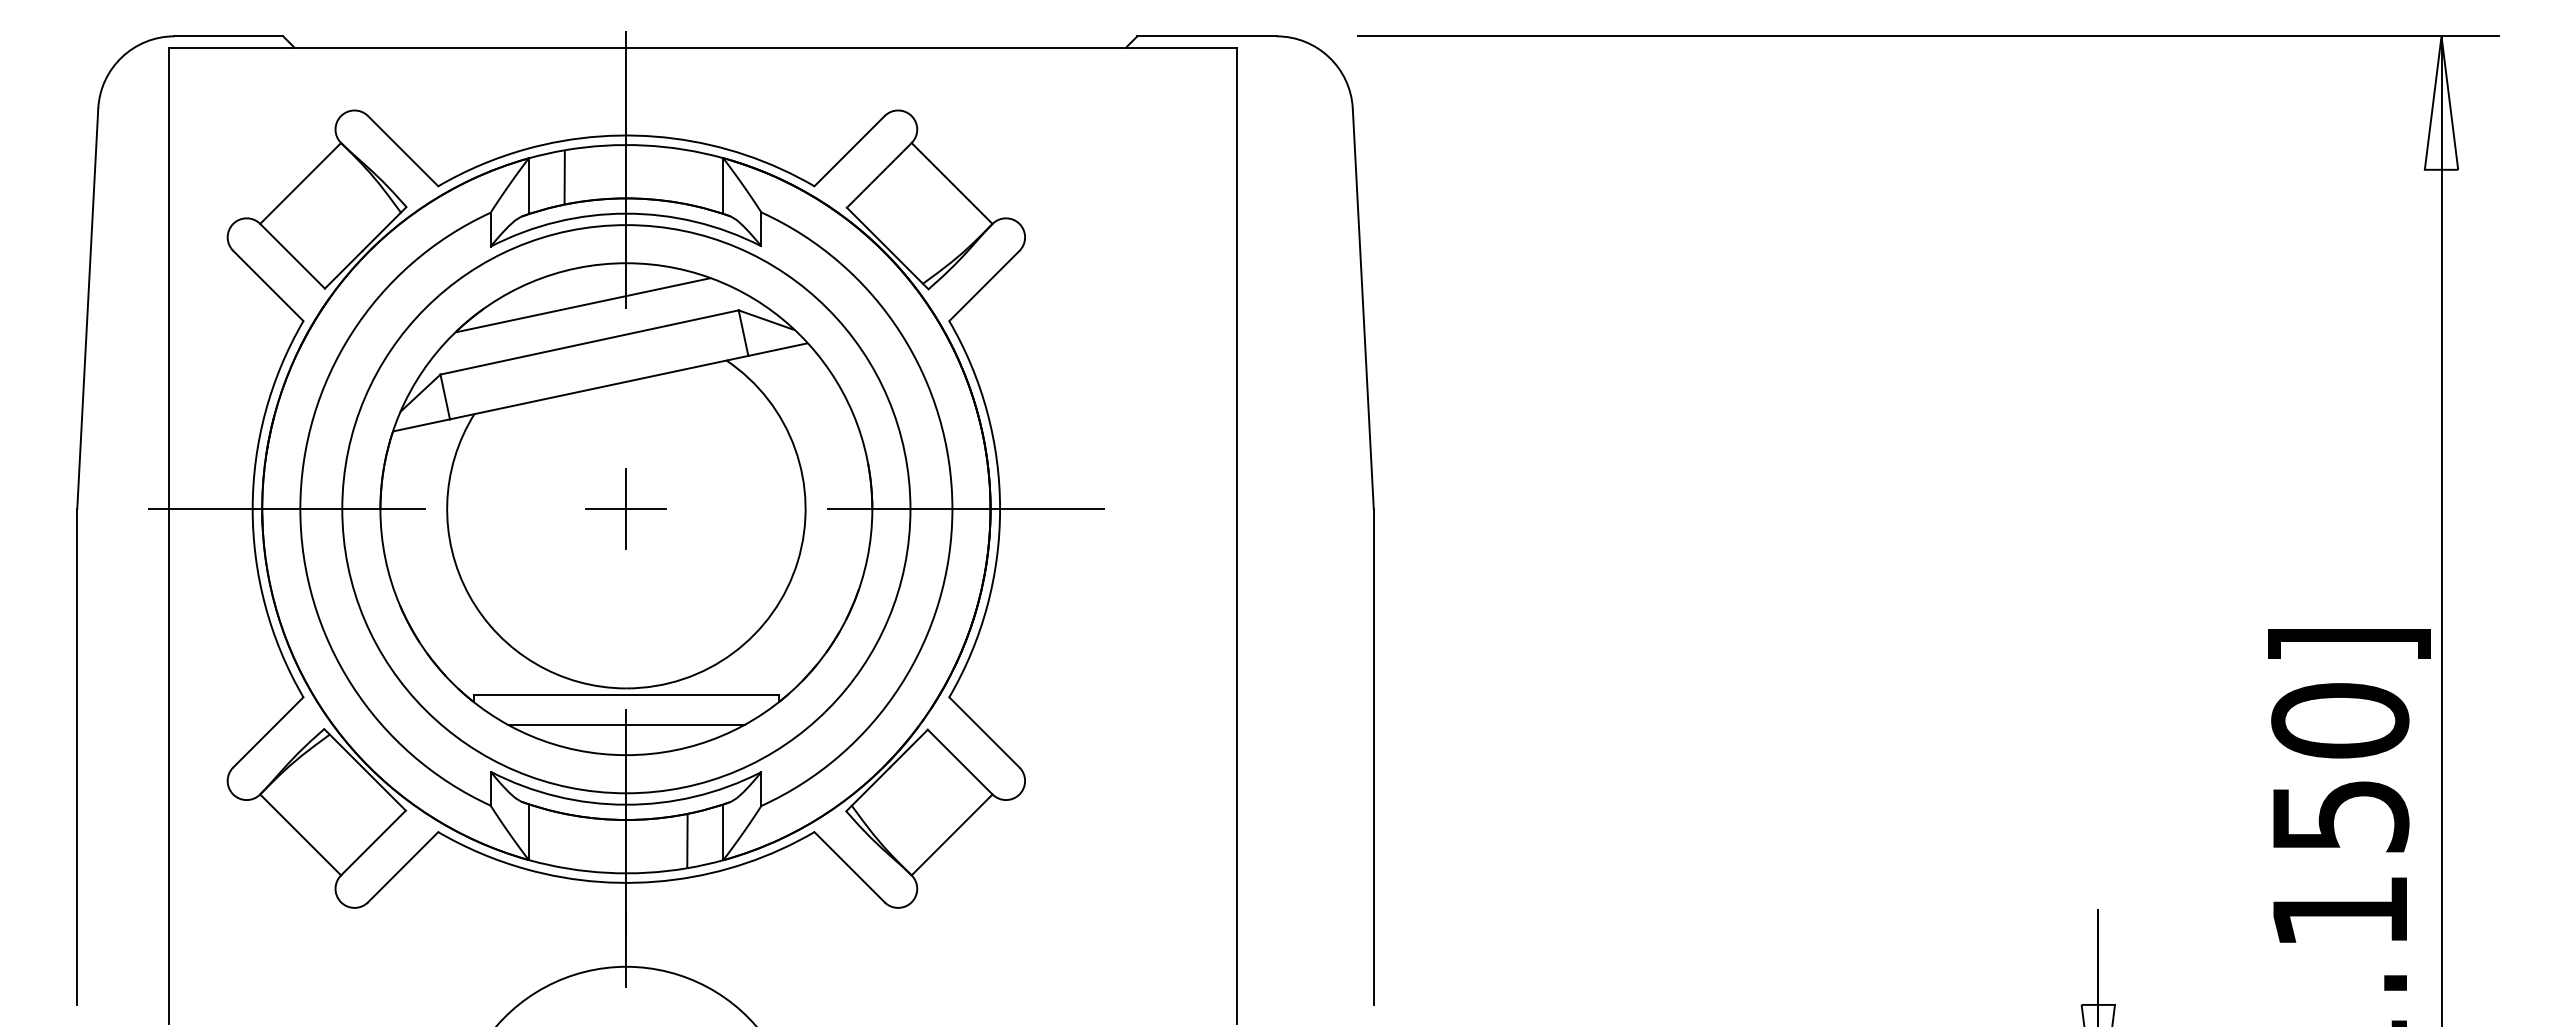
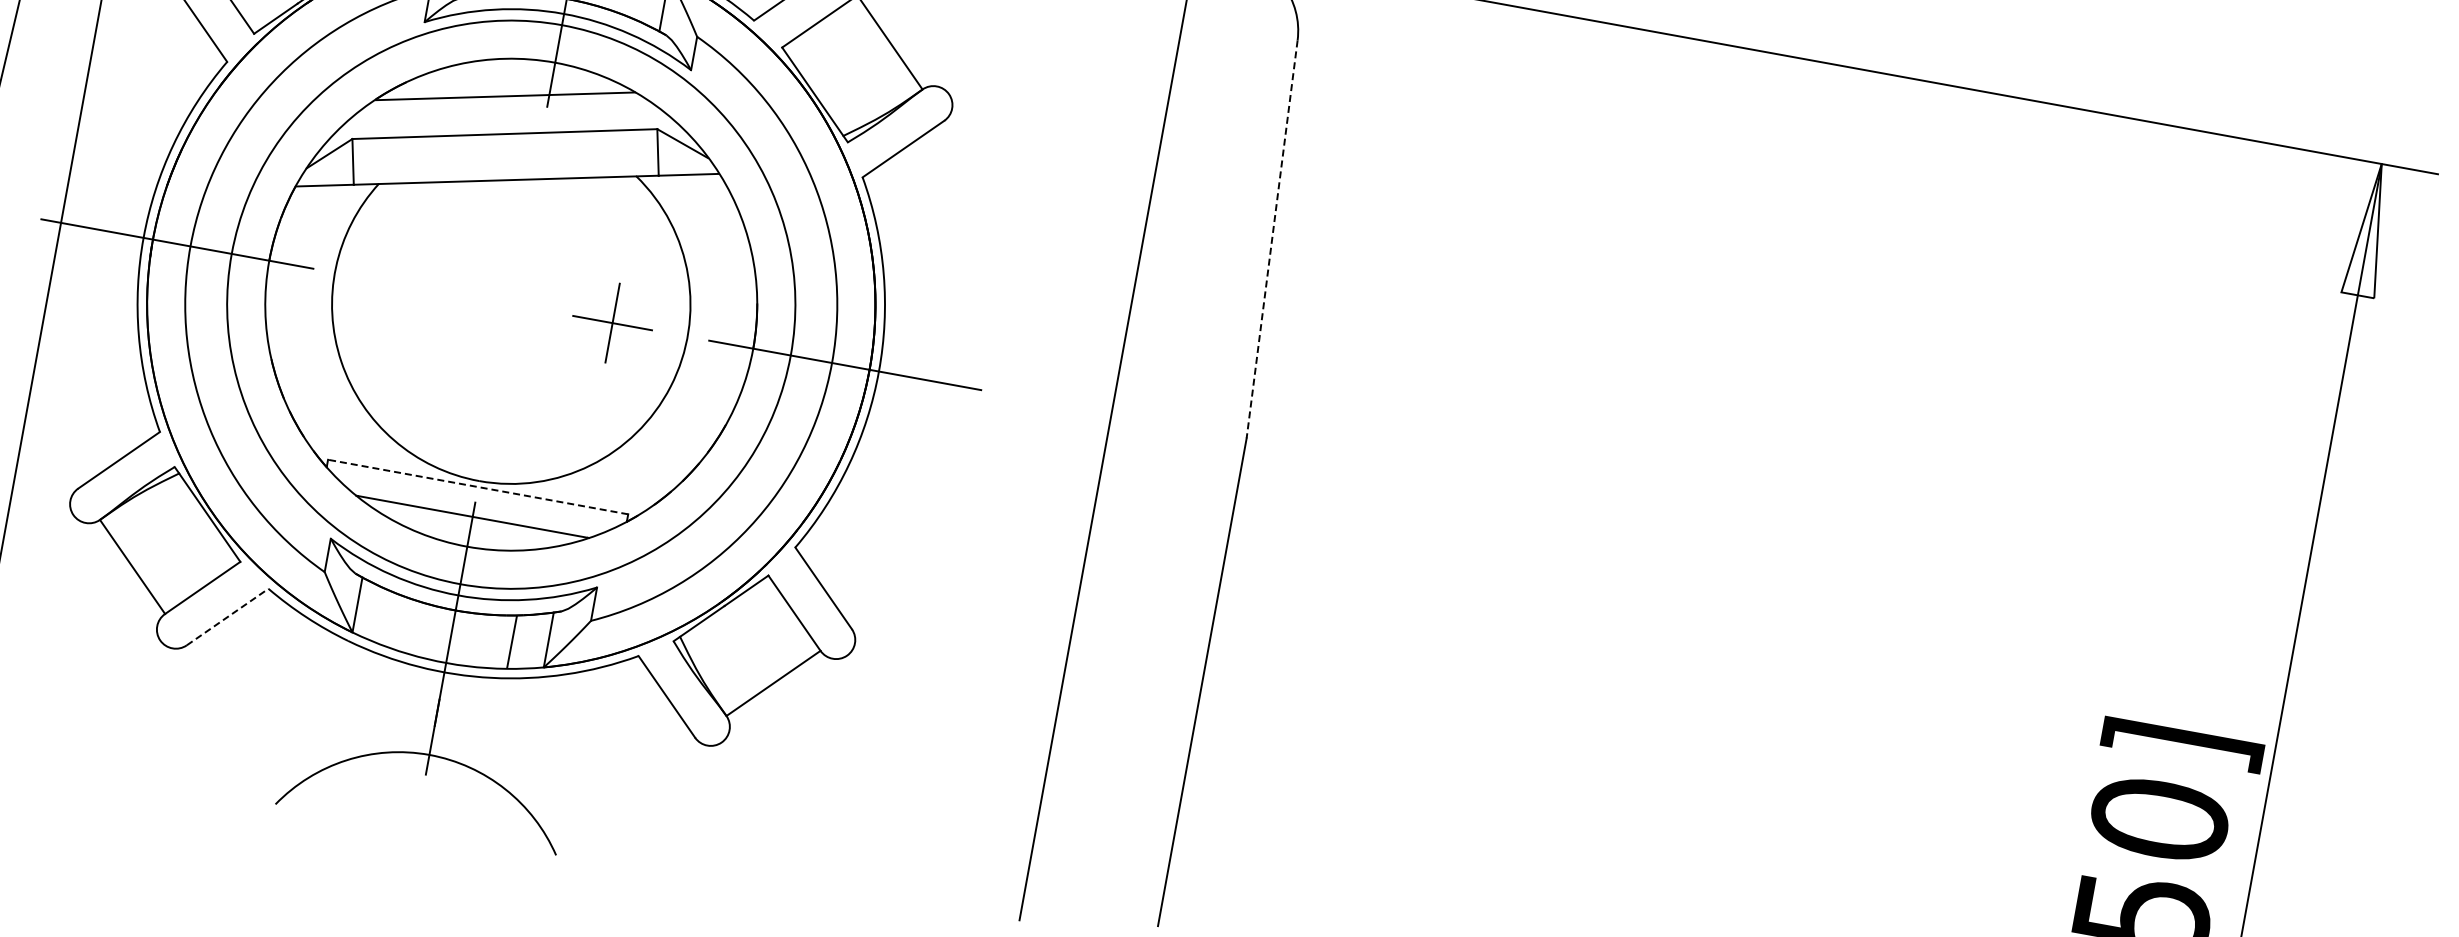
line: (1363, 308) -> (1272, 239), solid -> dashed
part: (625, 508) -> (611, 322), moved
line: (626, 694) -> (478, 487), solid -> dashed
line: (403, 867) -> (227, 617), solid -> dashed

